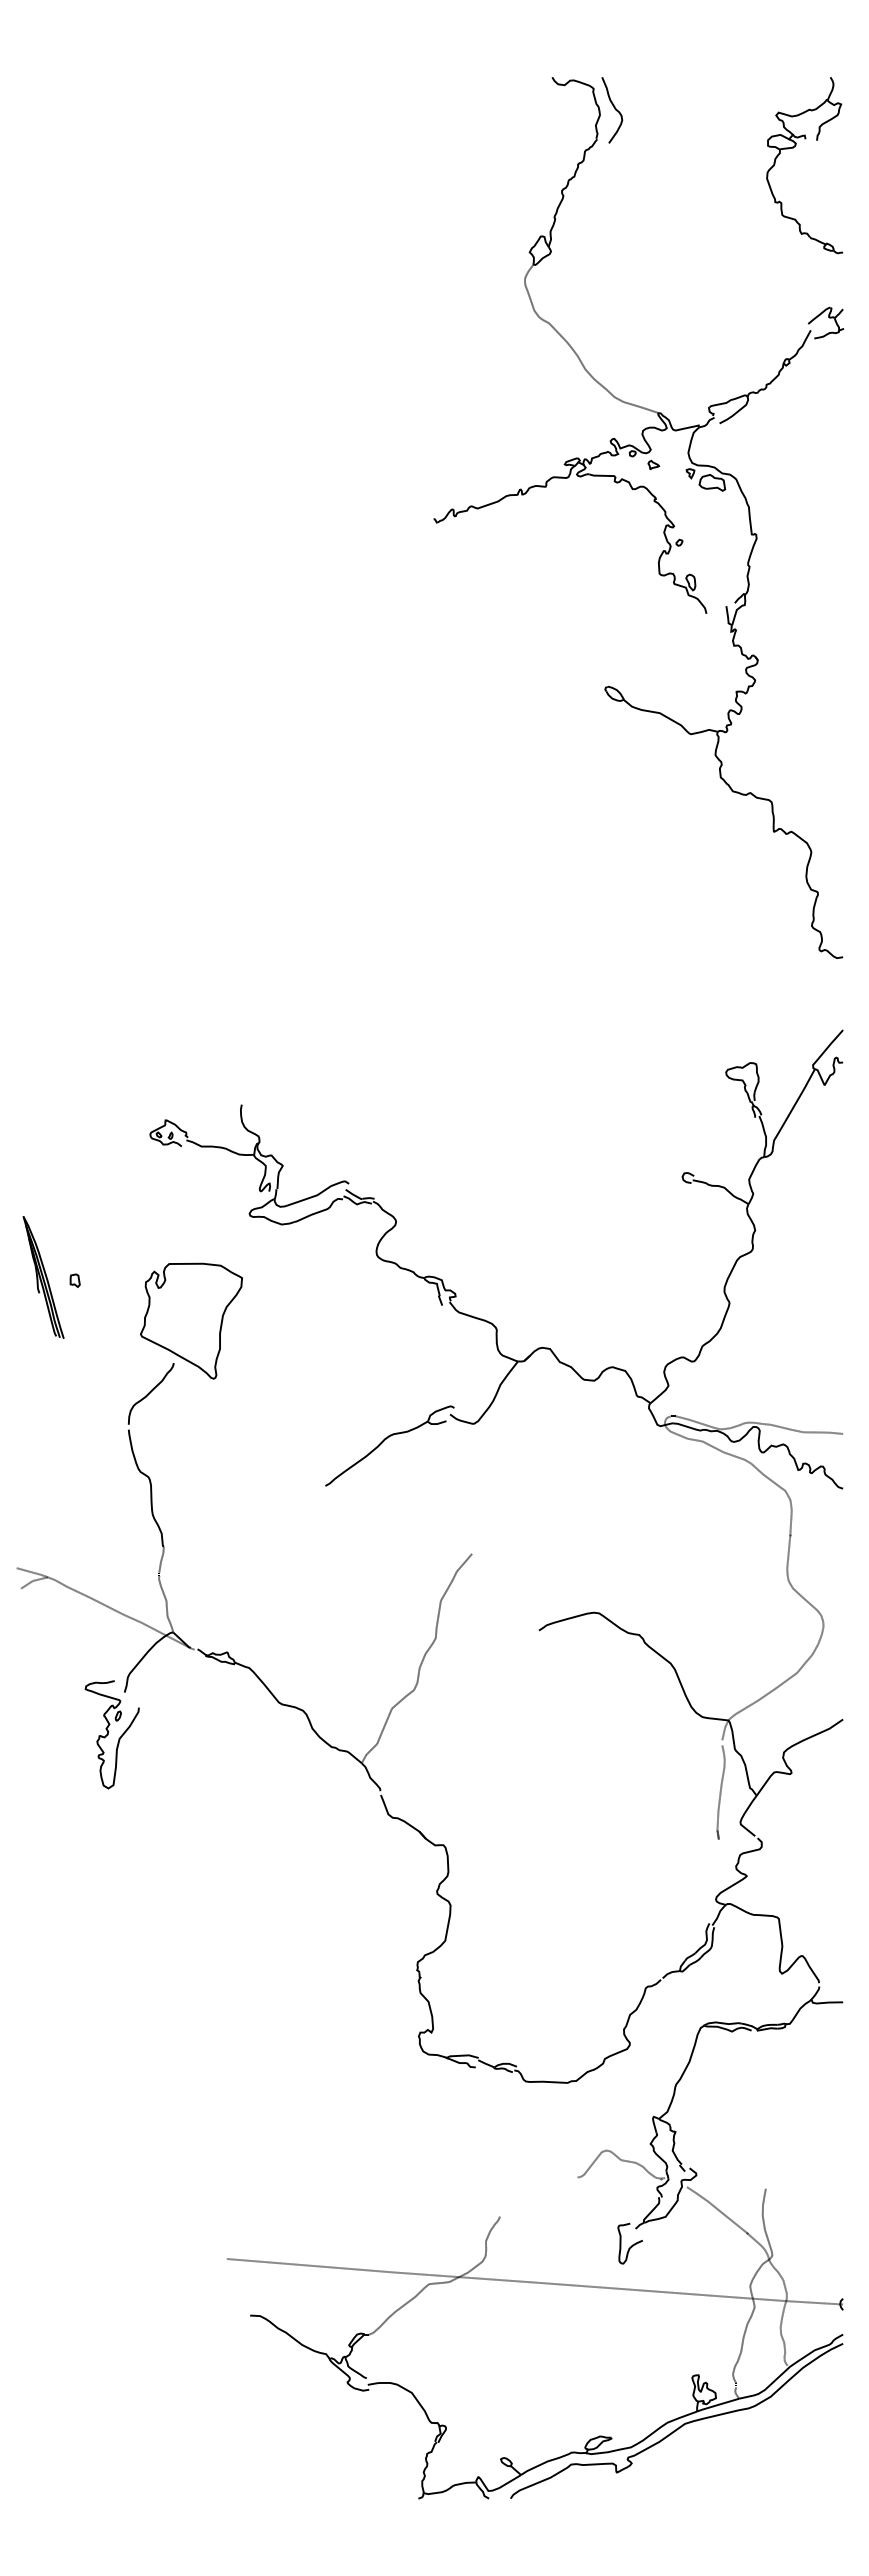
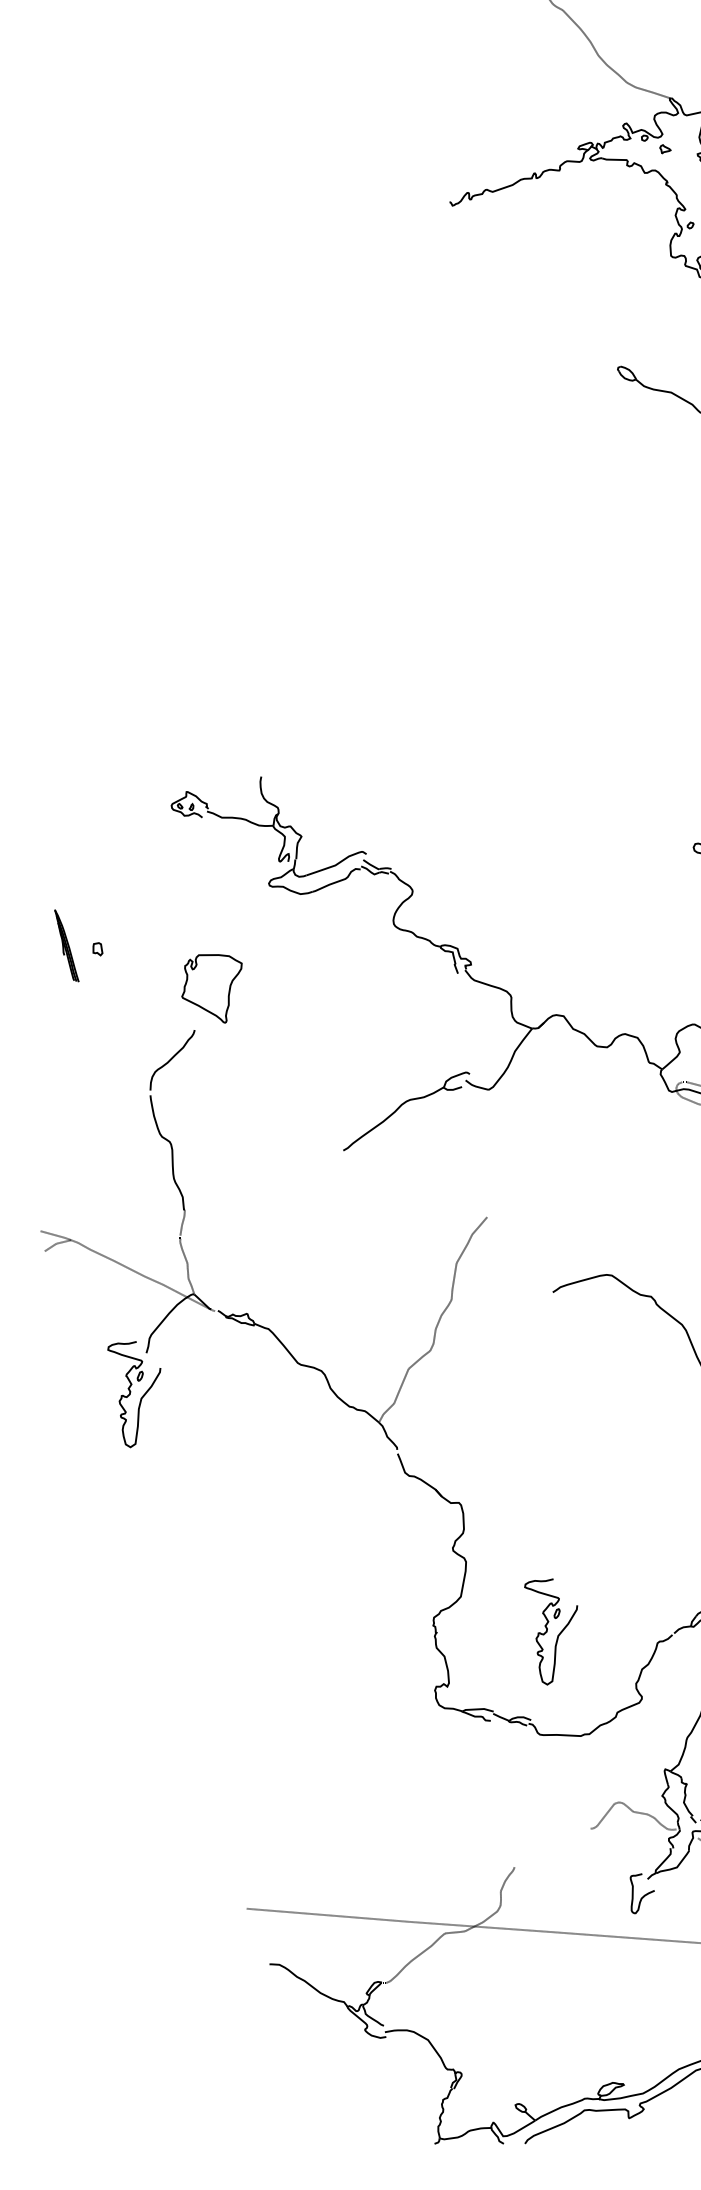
part: (43, 1277) -> (66, 946), size x0.6
part: (191, 1320) -> (212, 988), size x0.6
part: (536, 1976) -> (550, 1631), added

